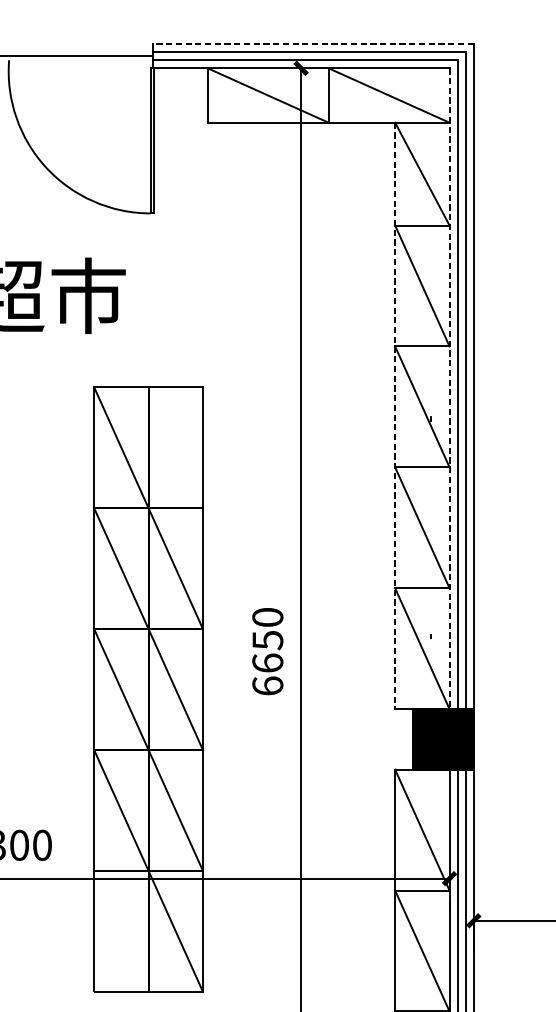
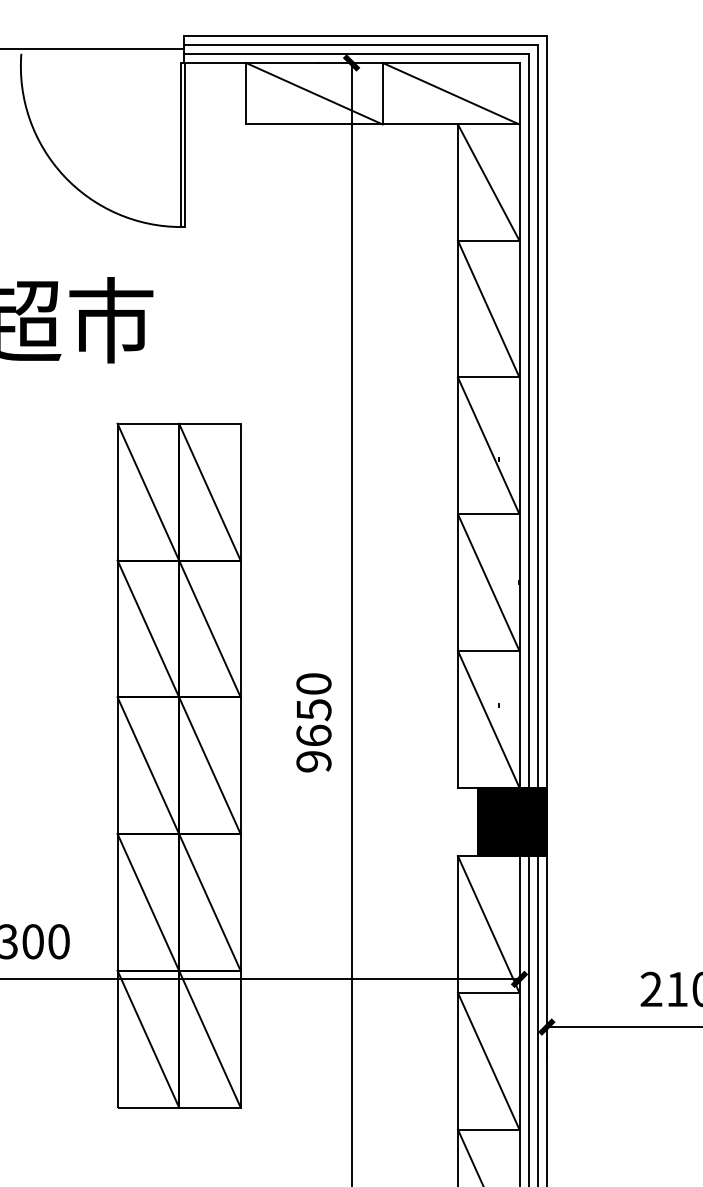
line: (313, 44) -> (365, 35), dashed -> solid
line: (449, 388) -> (519, 425), dashed -> solid
line: (394, 416) -> (457, 456), dashed -> solid
line: (175, 447) -> (209, 491), added
text: (267, 685) -> (313, 761), 6650 -> 9650
line: (121, 930) -> (148, 1038), added

